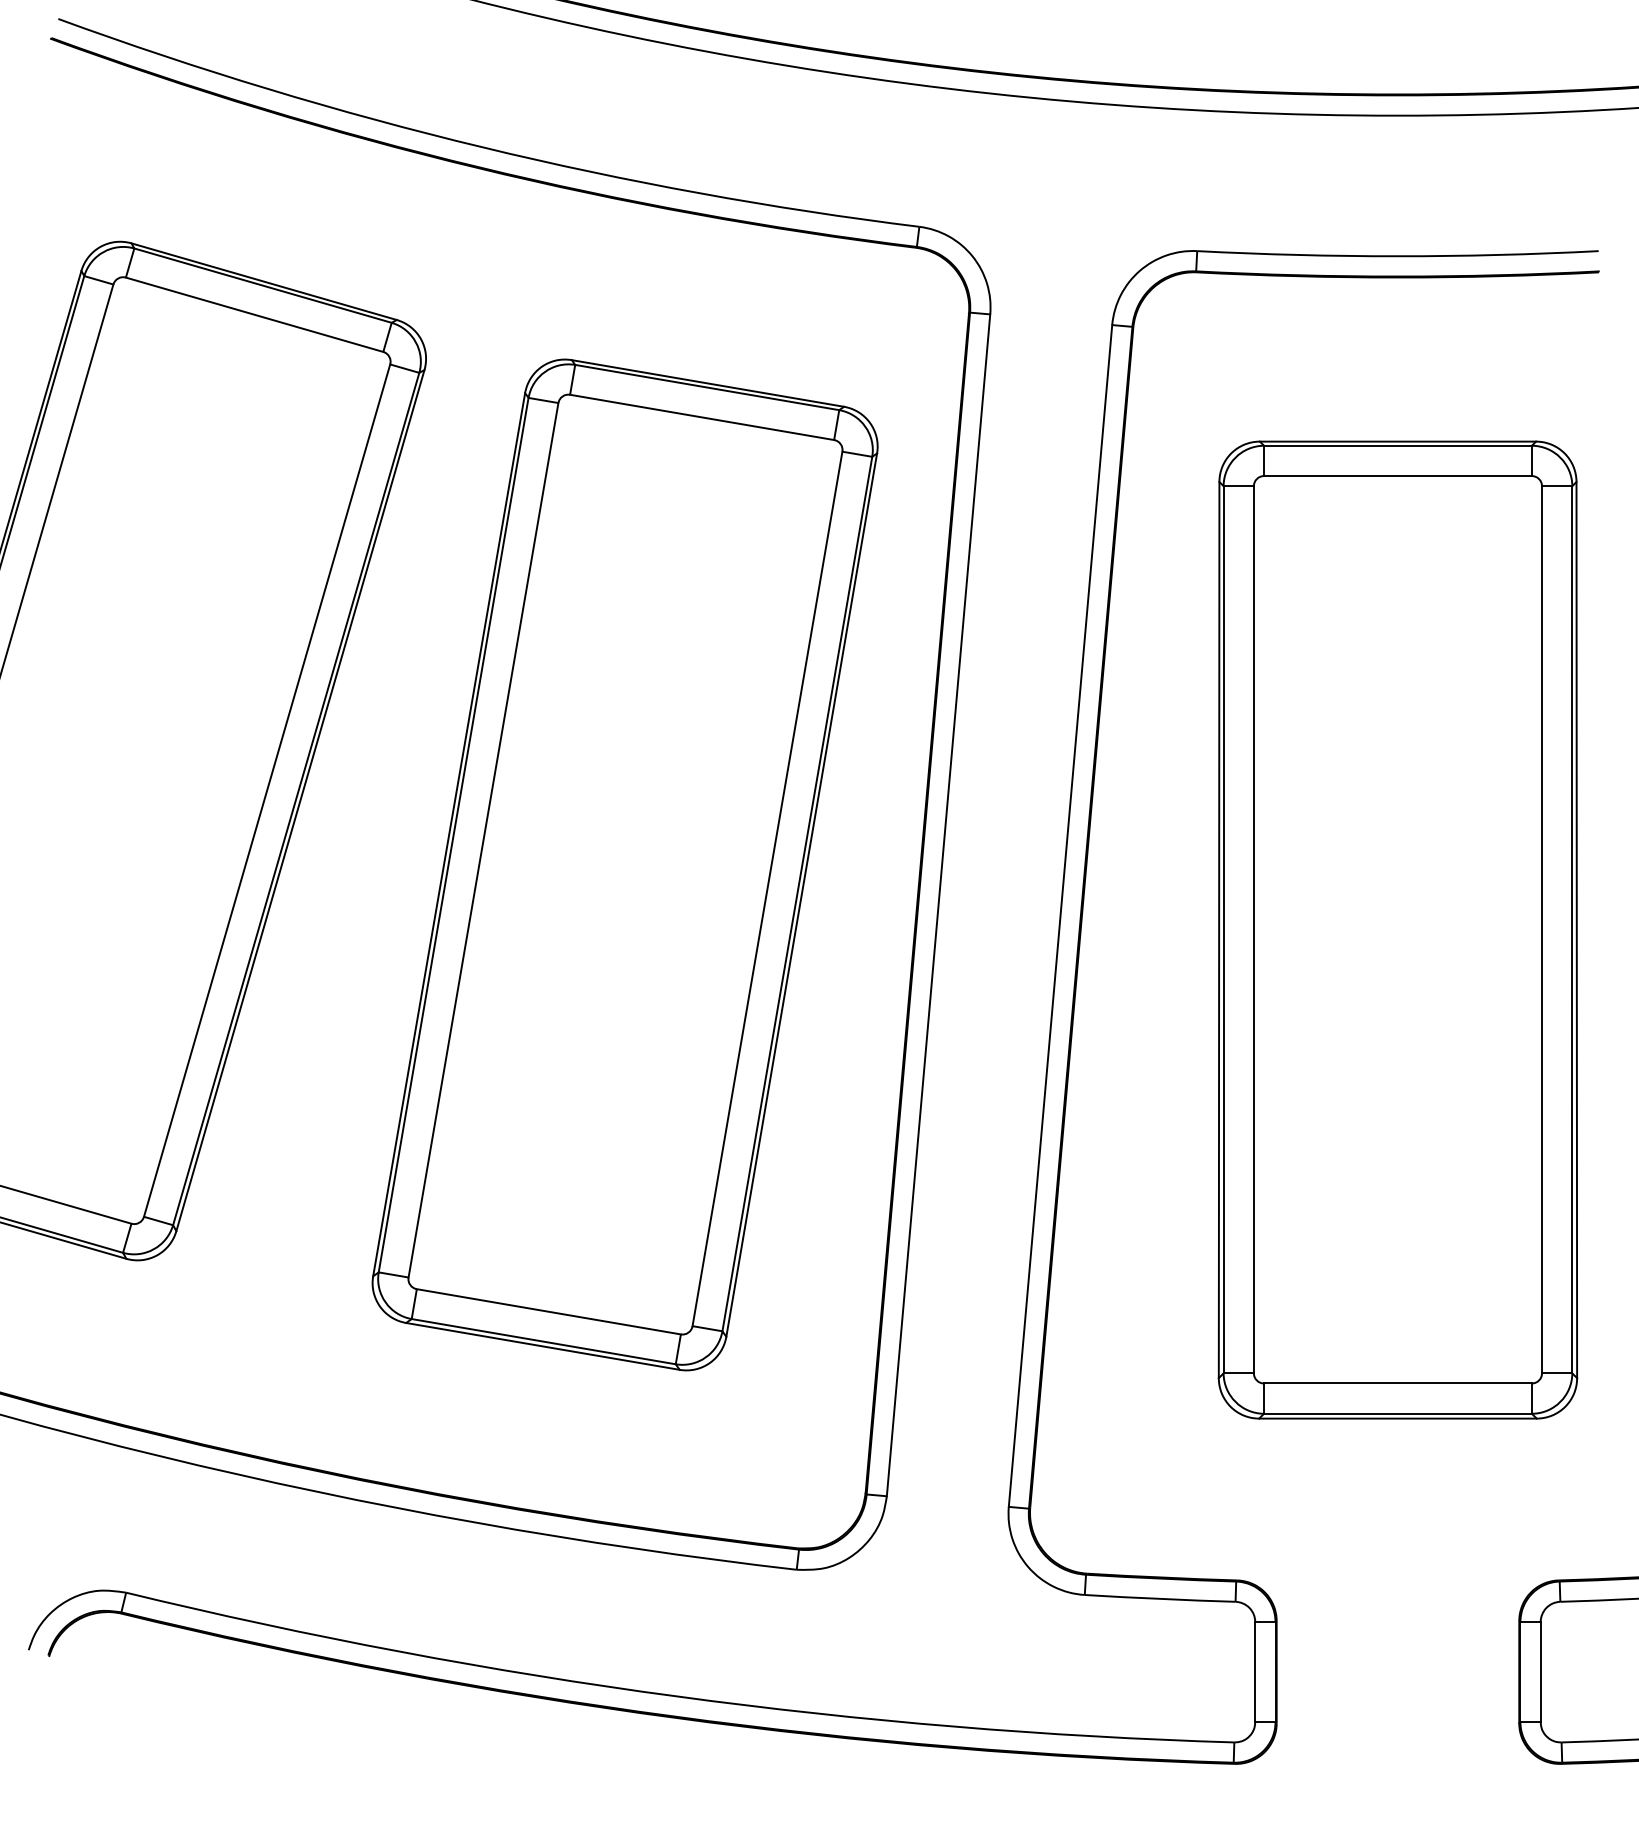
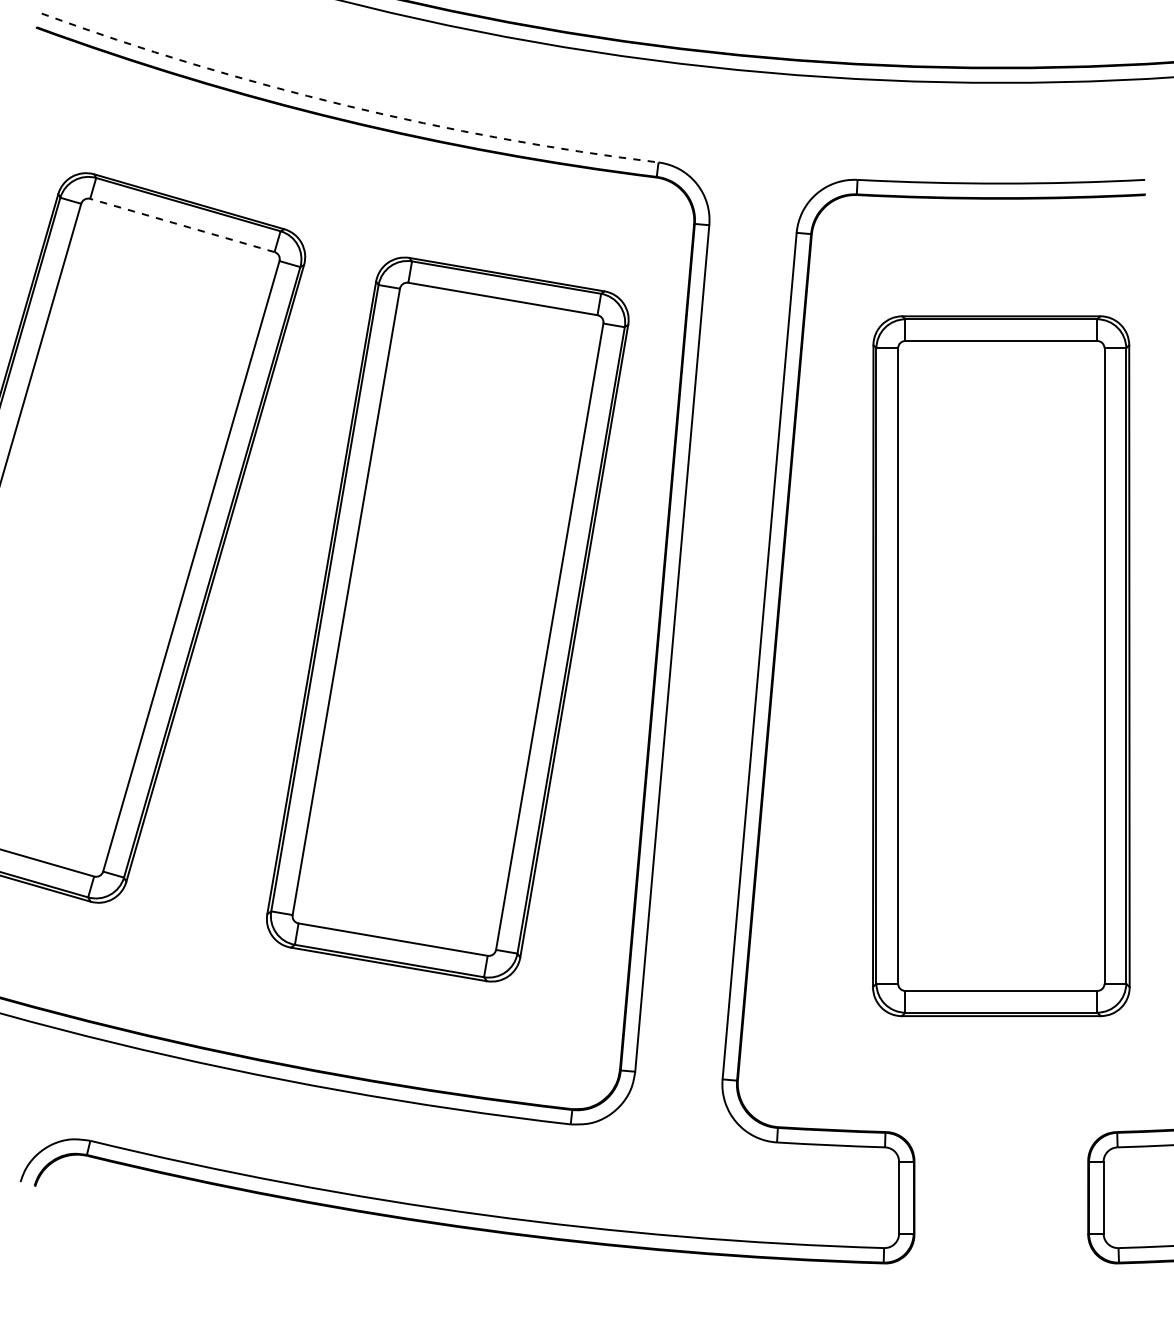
arc: (482, 147) -> (345, 105), solid -> dashed
line: (254, 314) -> (182, 225), solid -> dashed

